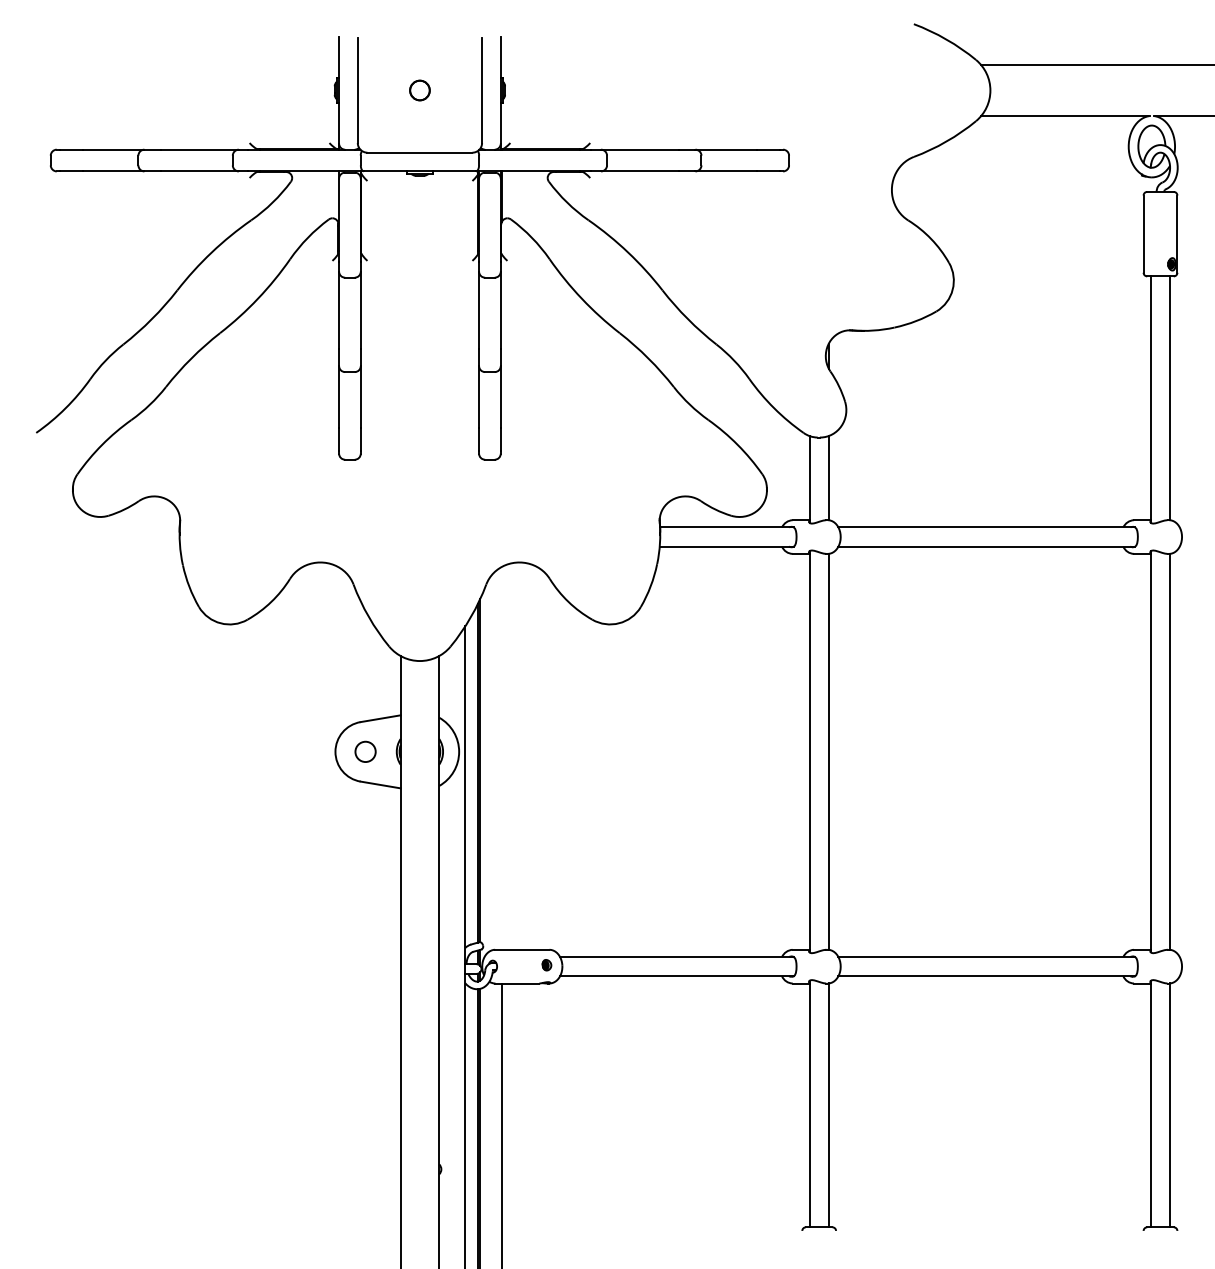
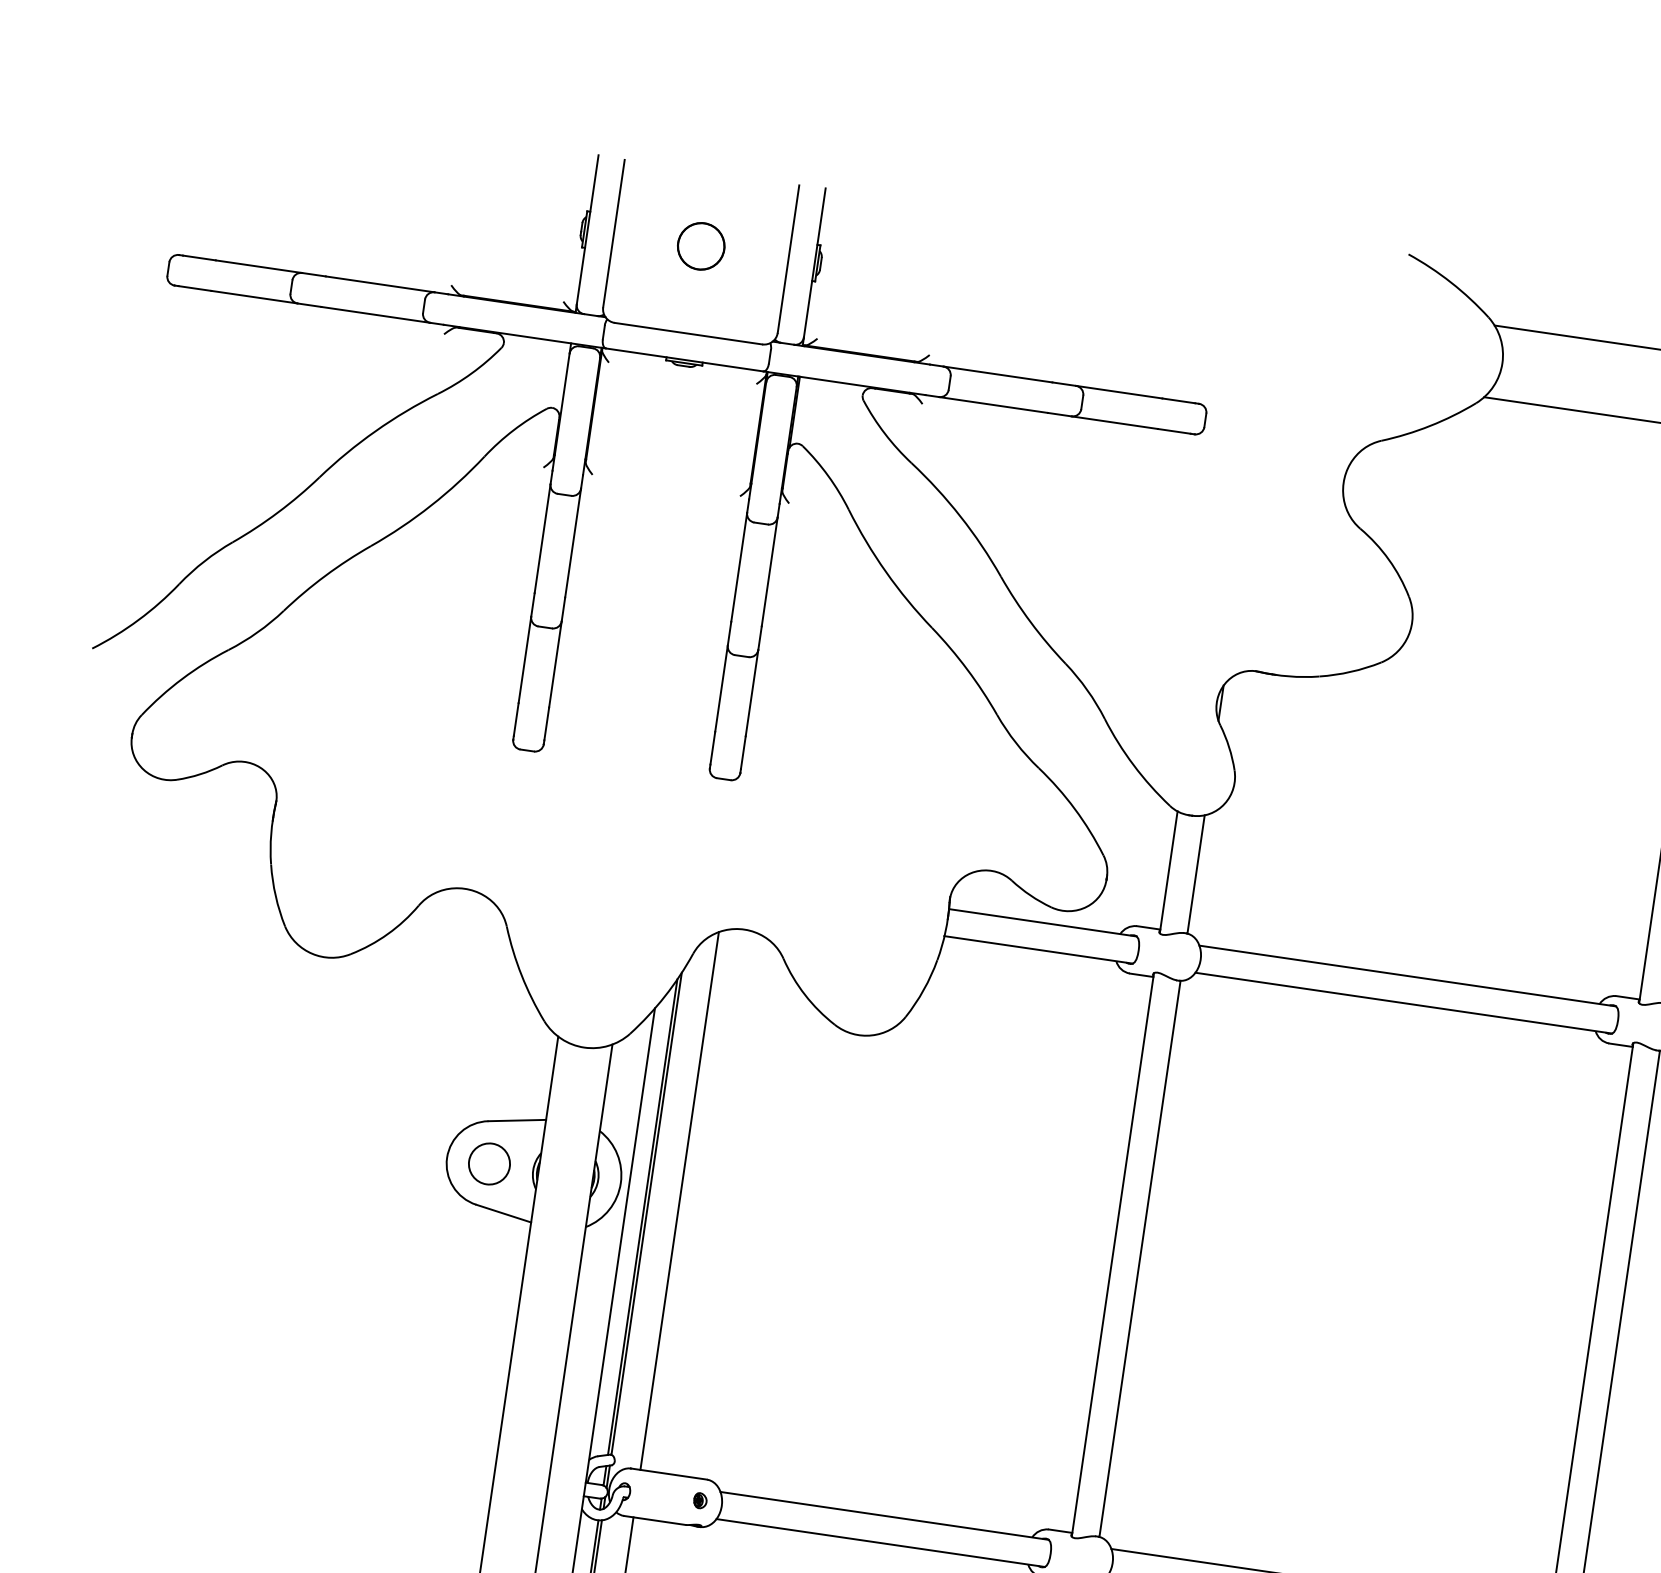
part: (419, 90) -> (700, 246), size x1.67
circle: (365, 751) -> (489, 1163), size x1.43
line: (502, 757) -> (680, 1199), added

